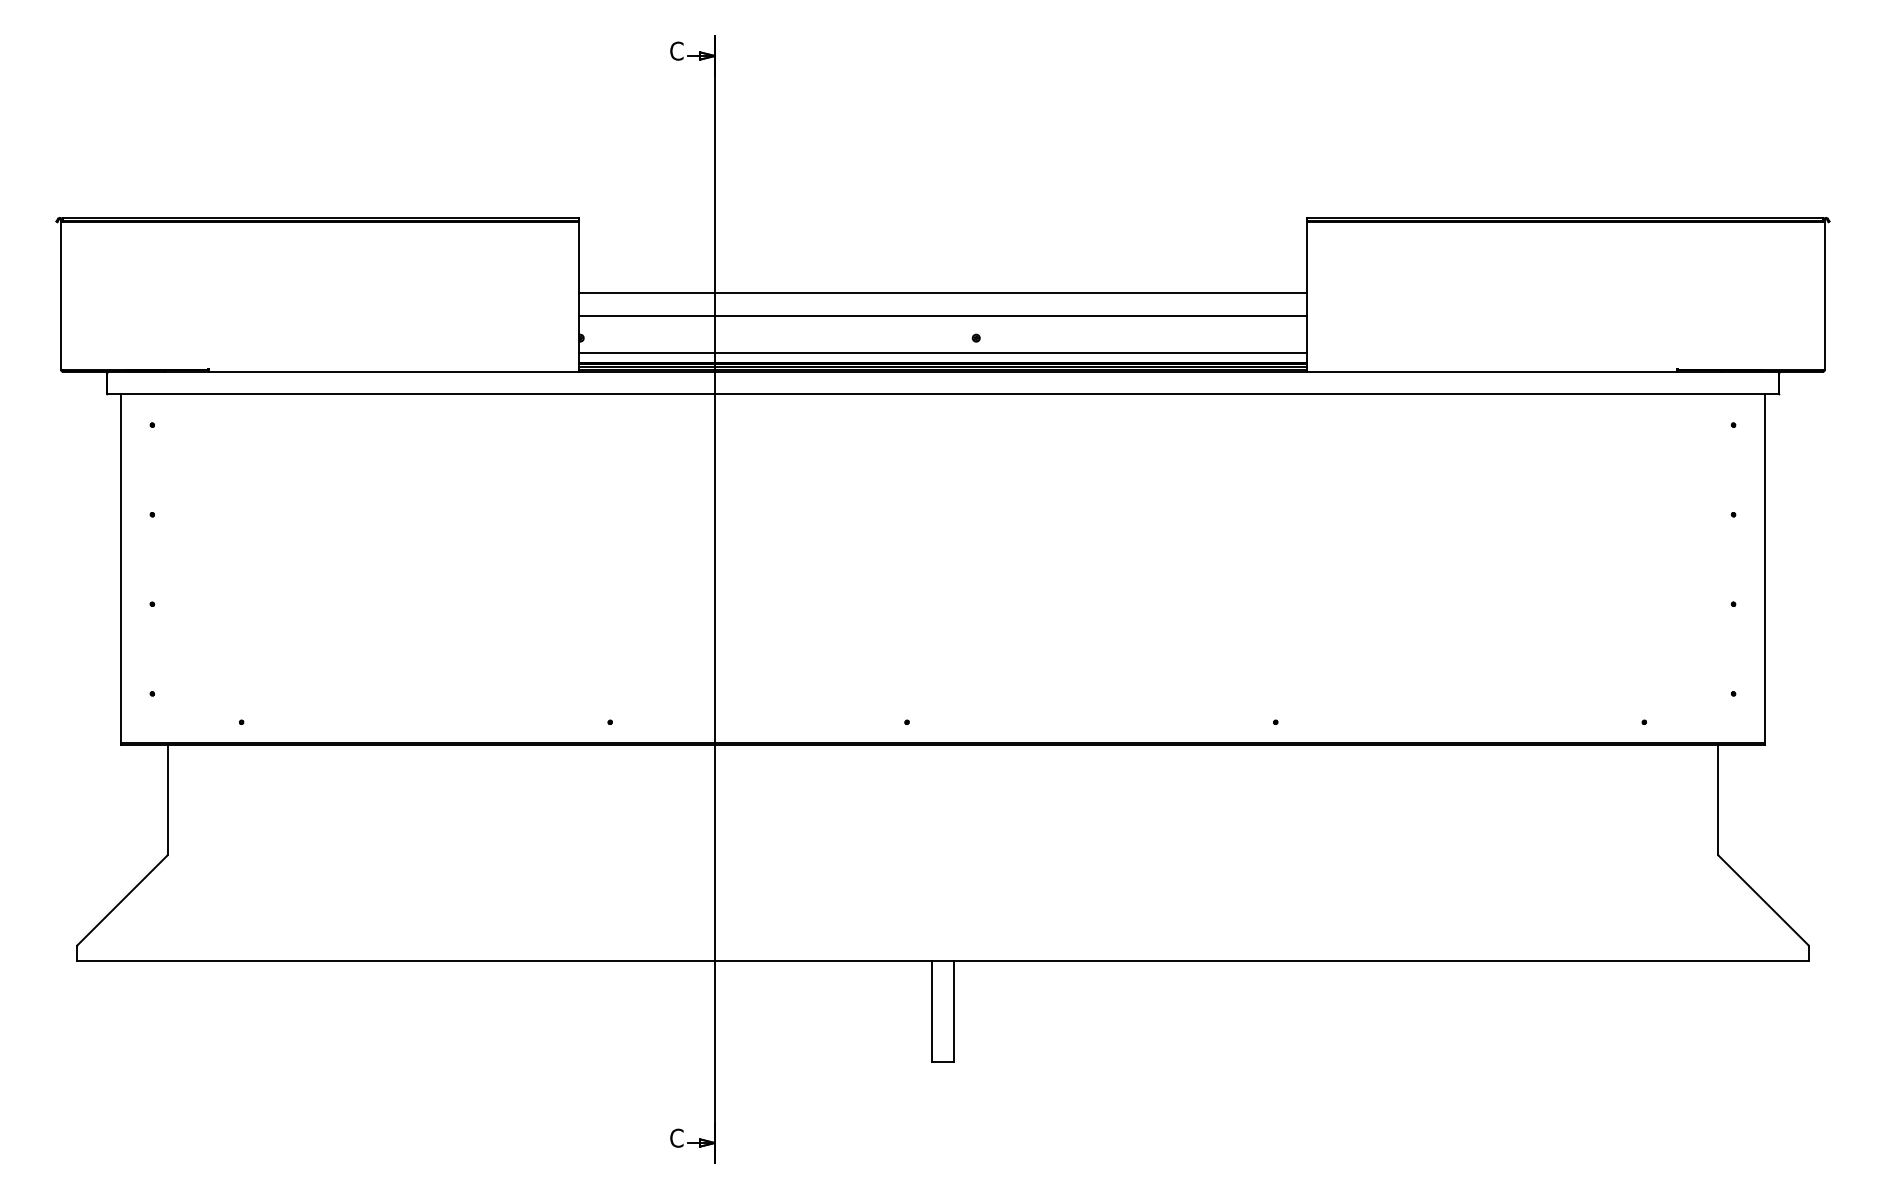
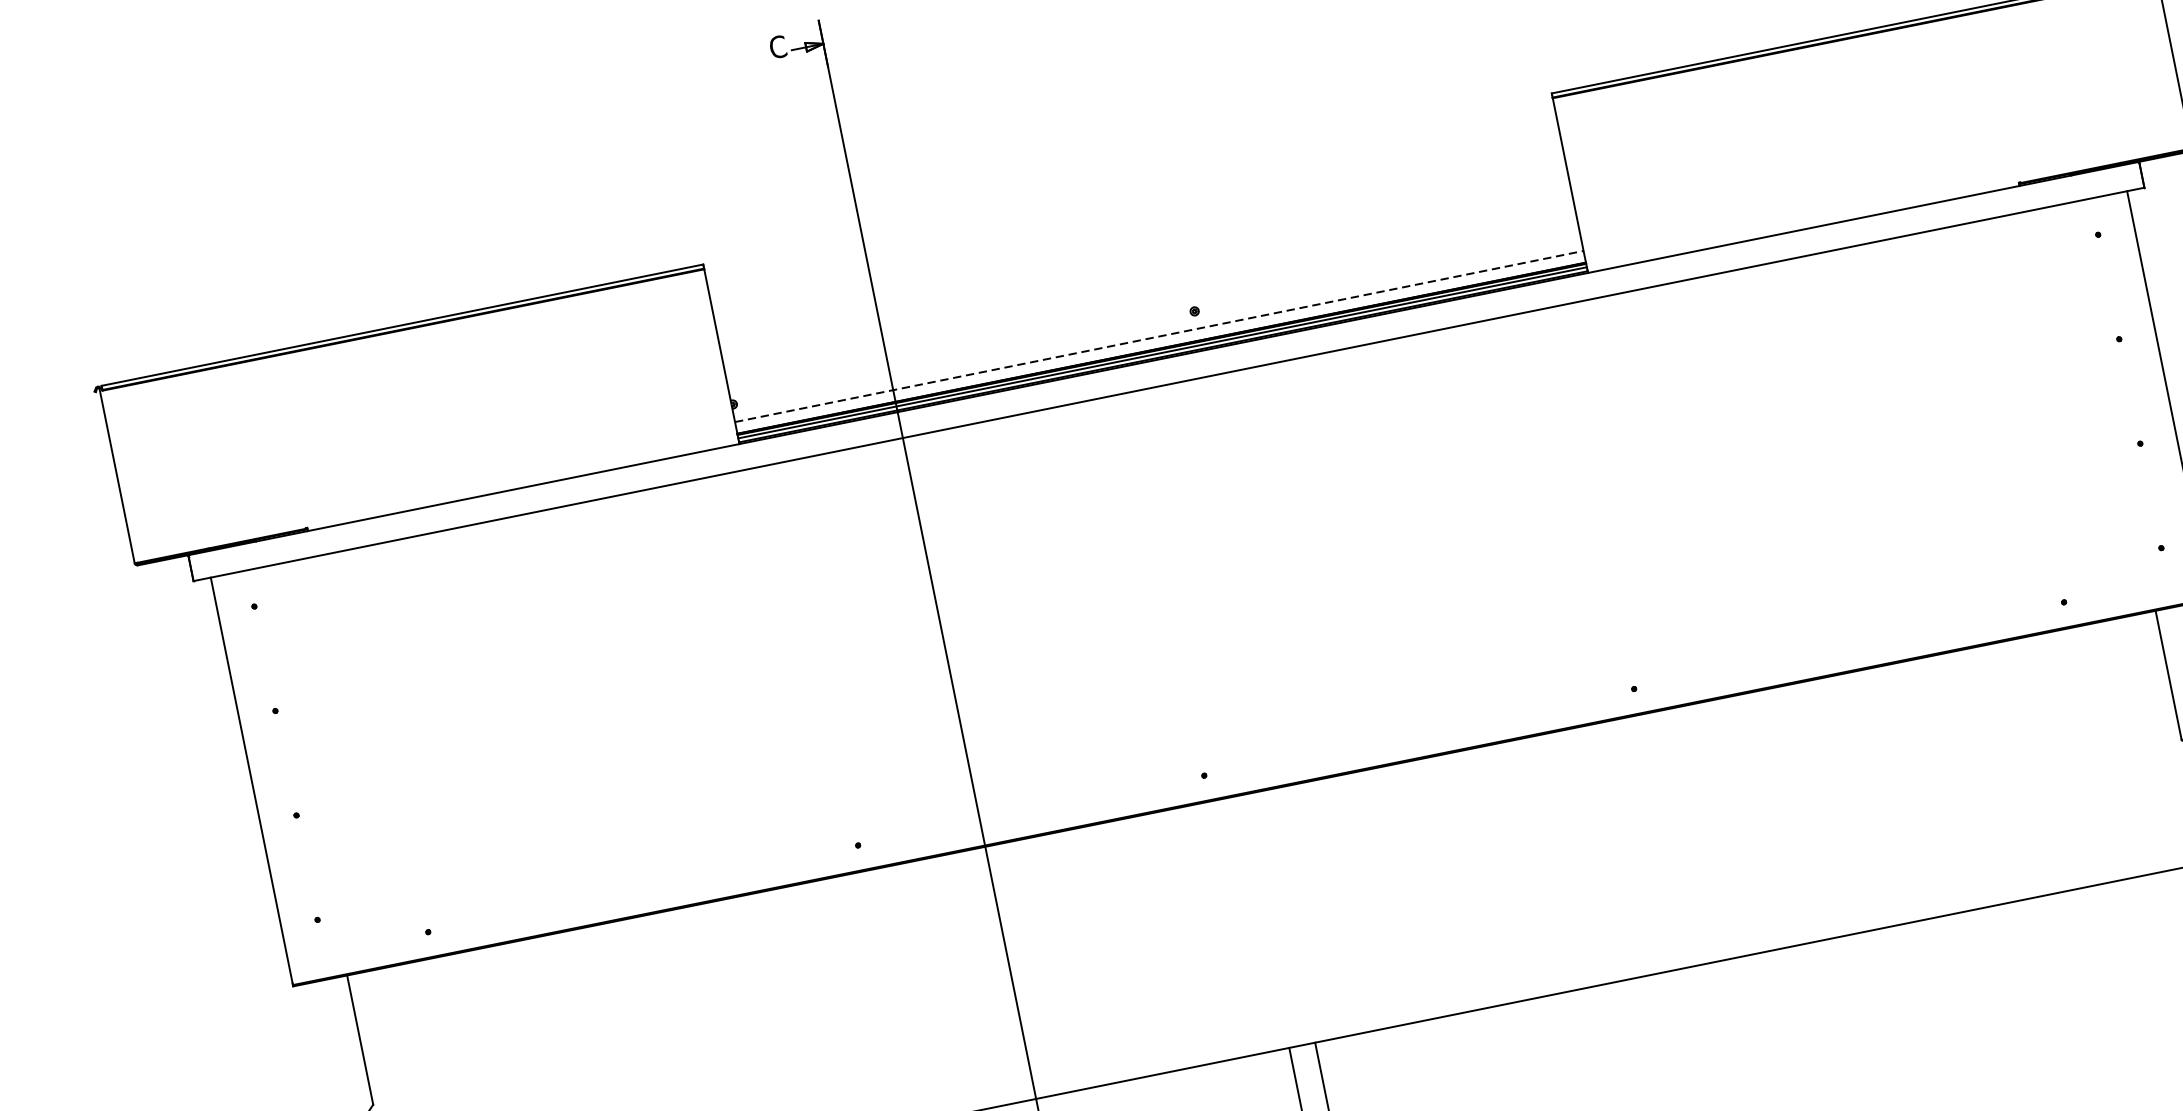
line: (942, 292) -> (1144, 266), removed
line: (942, 315) -> (1149, 292), removed
line: (942, 352) -> (1158, 336), solid -> dashed

